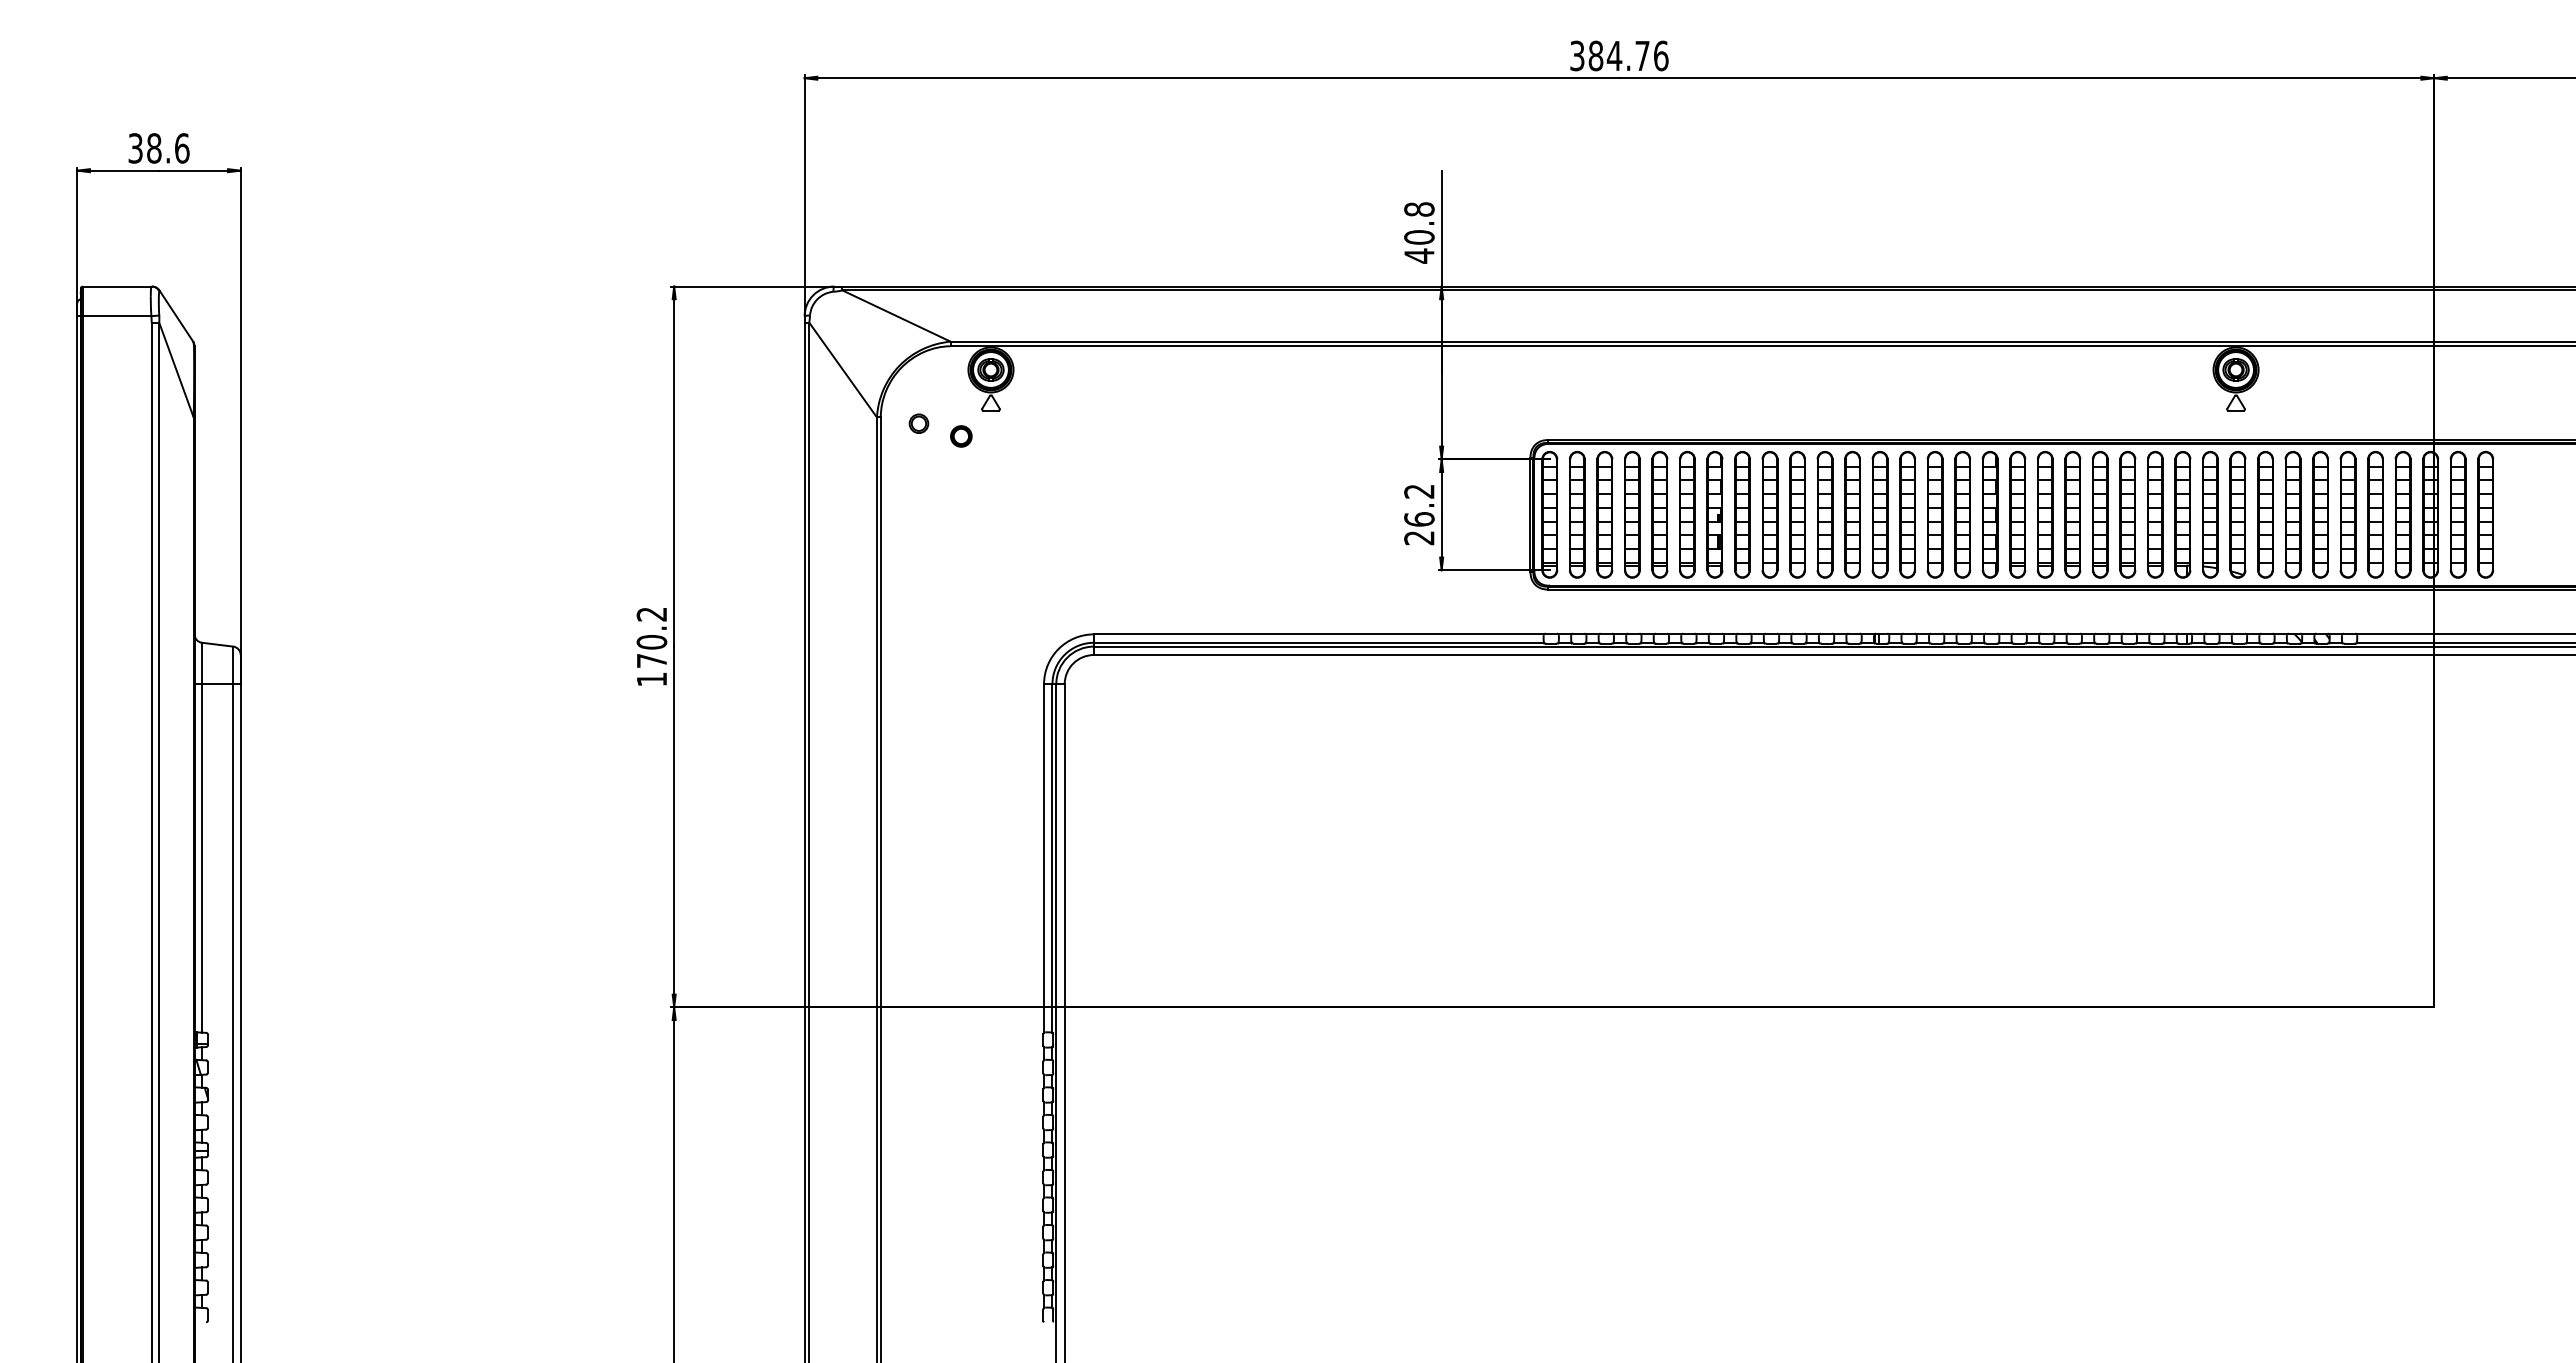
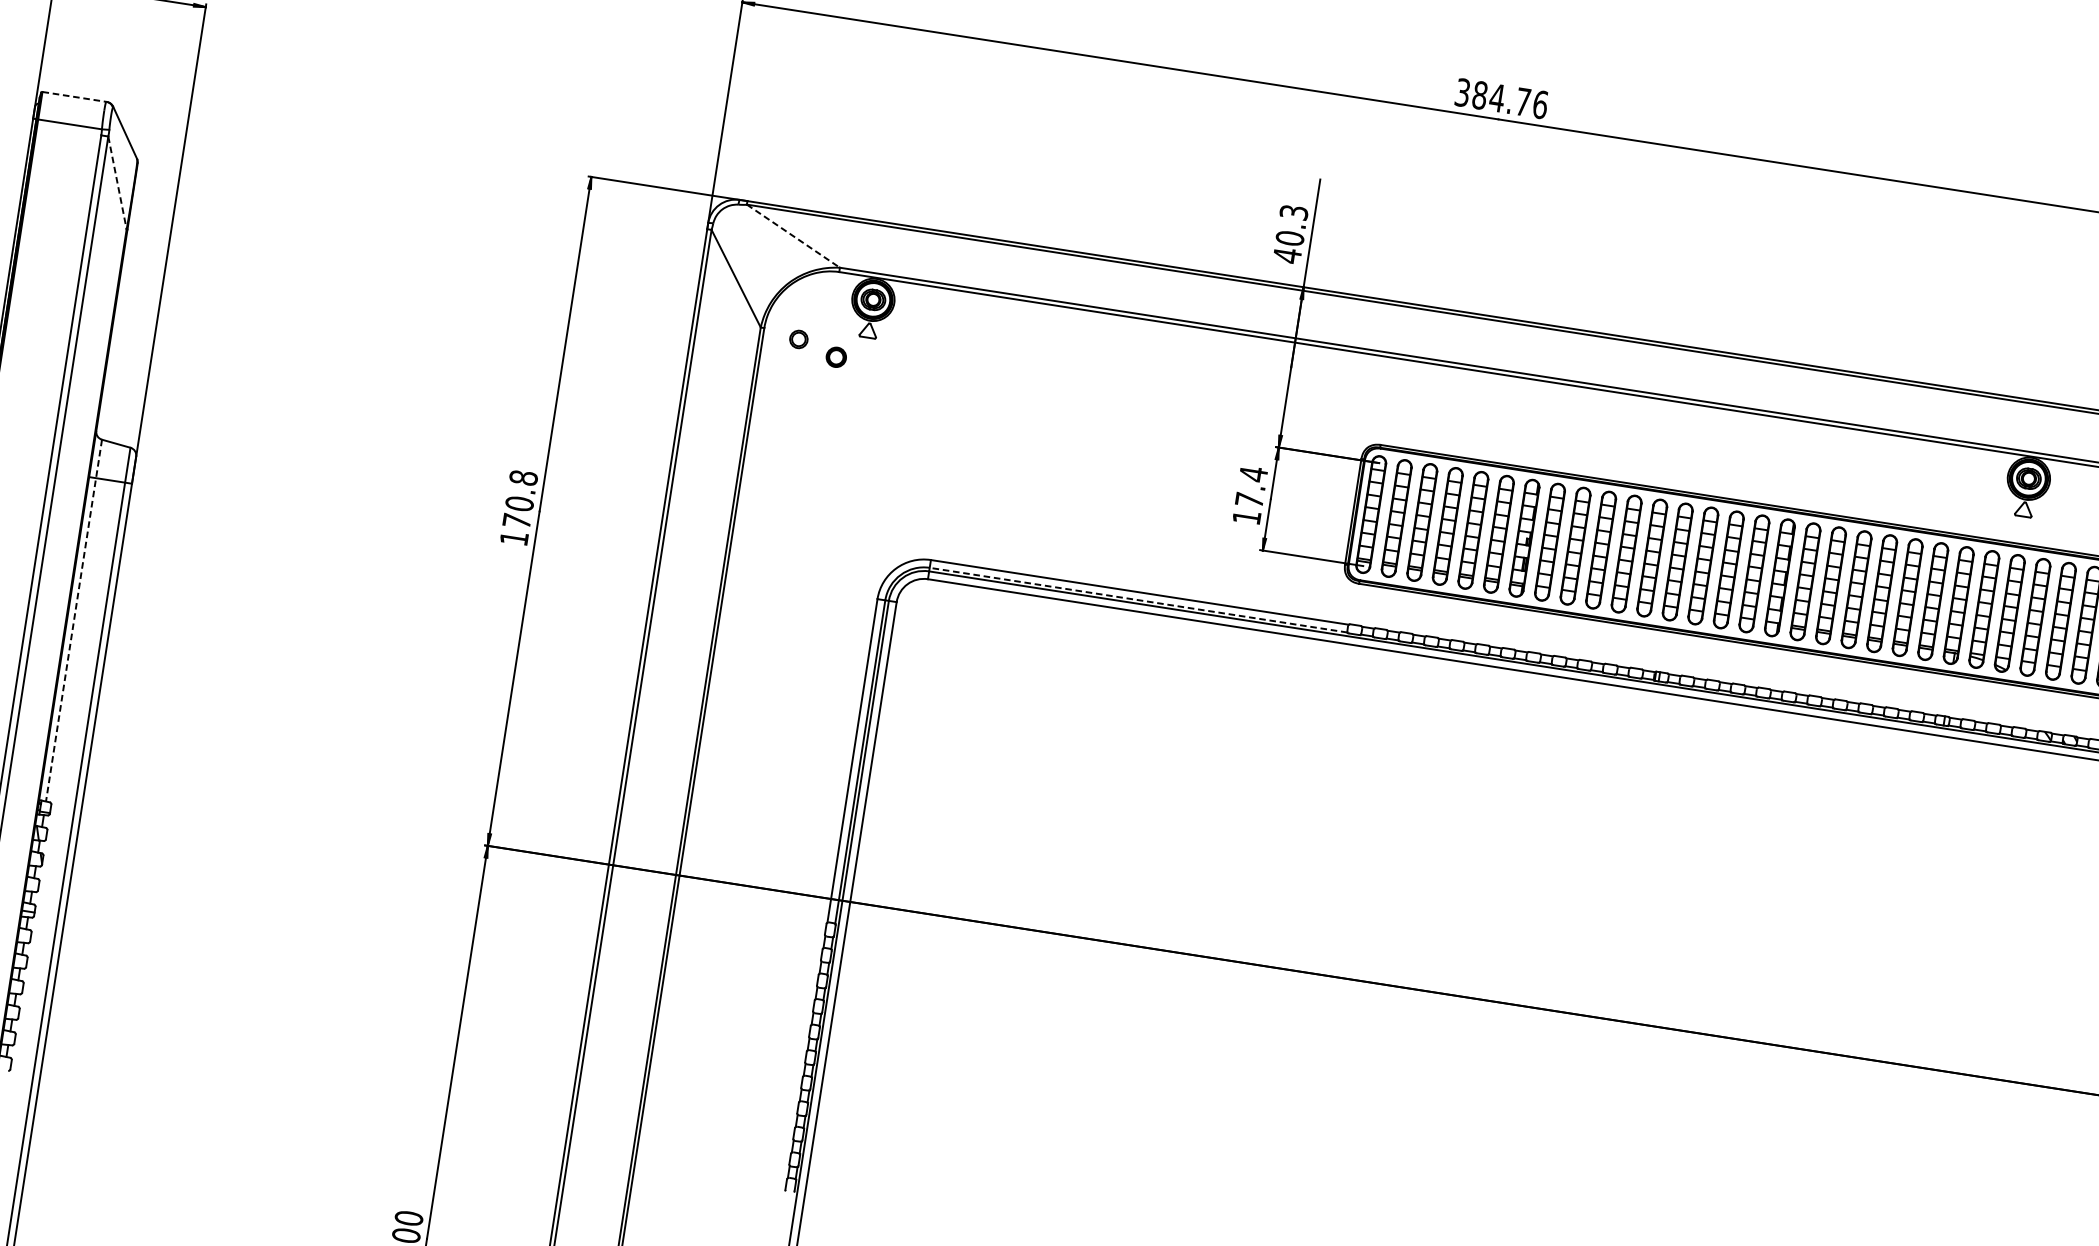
text: (1419, 209) -> (1294, 212), 40.8 -> 40.3
line: (117, 286) -> (74, 96), solid -> dashed
line: (896, 315) -> (793, 235), solid -> dashed
line: (176, 370) -> (117, 183), solid -> dashed
text: (1419, 514) -> (1250, 495), 26.2 -> 17.4
text: (651, 614) -> (523, 478), 170.2 -> 170.8
line: (1318, 642) -> (1138, 599), solid -> dashed
line: (202, 837) -> (74, 620), solid -> dashed

